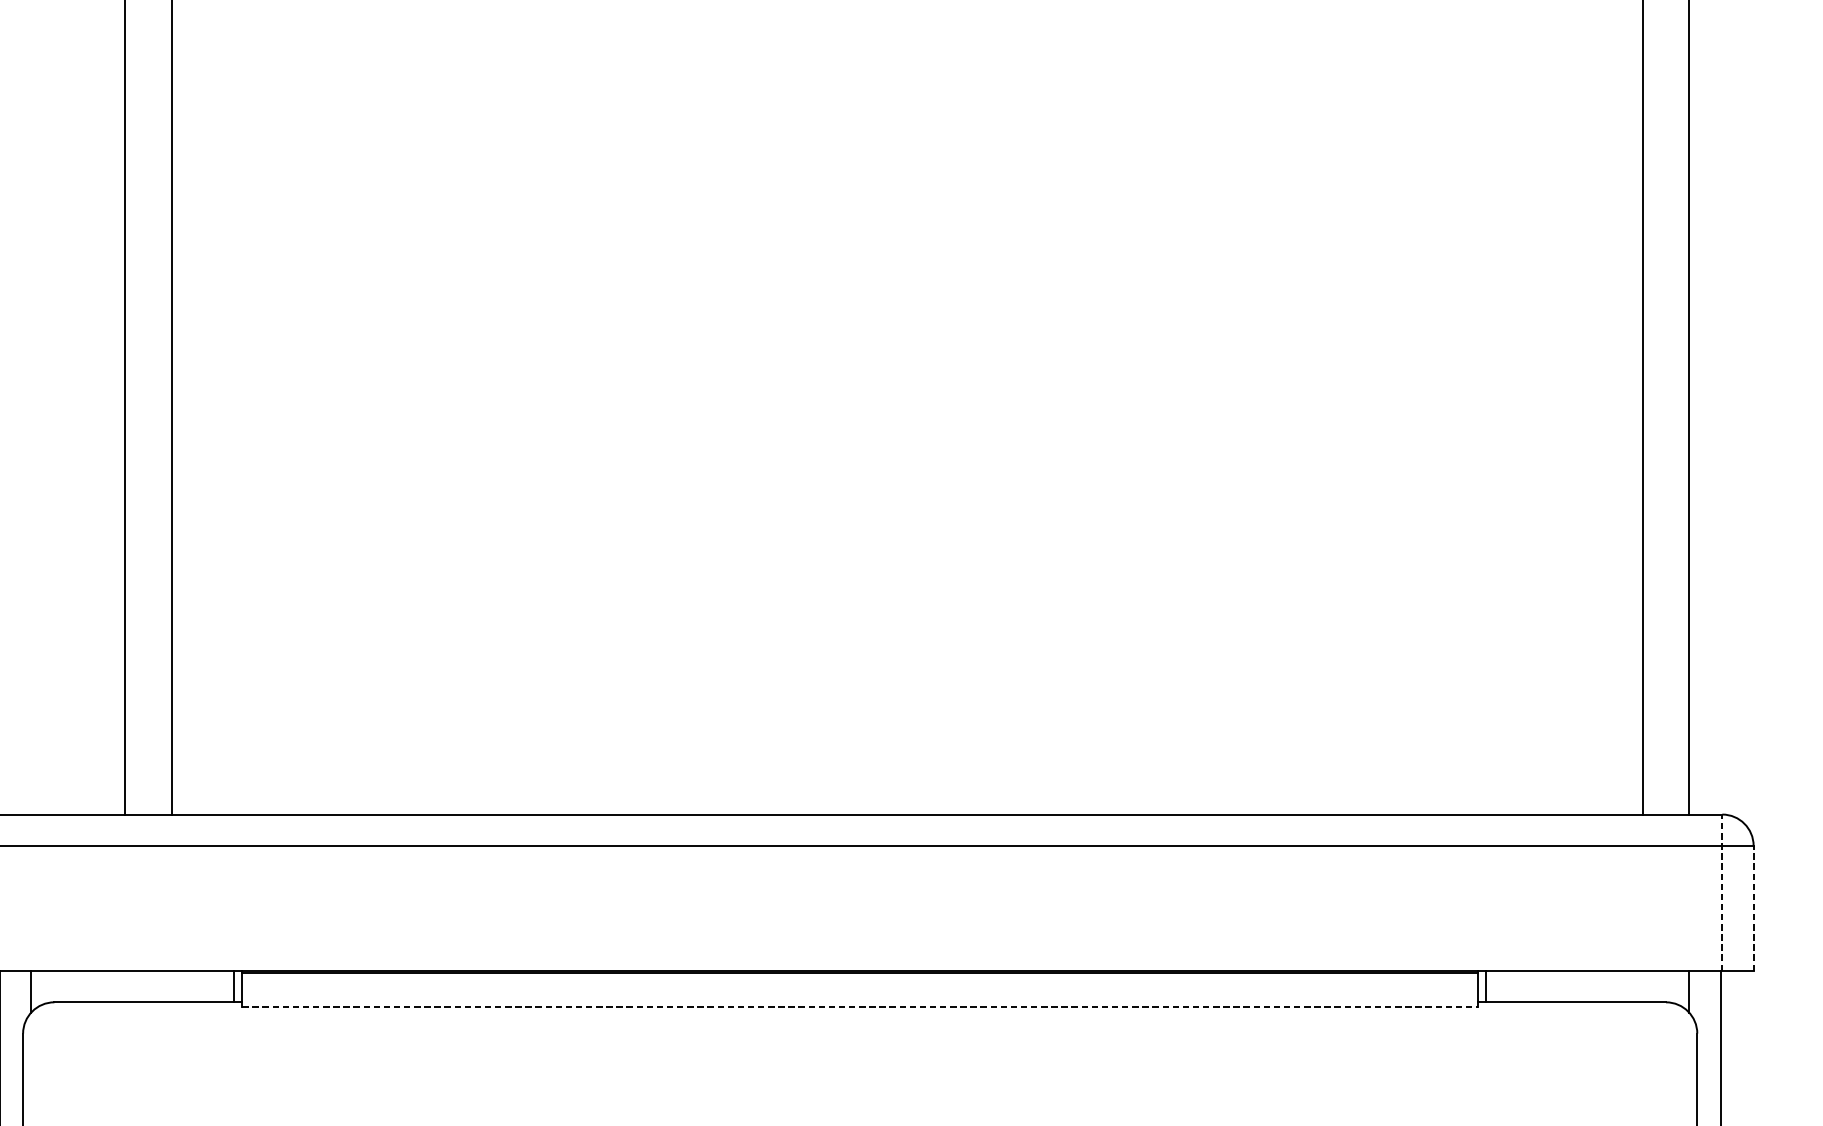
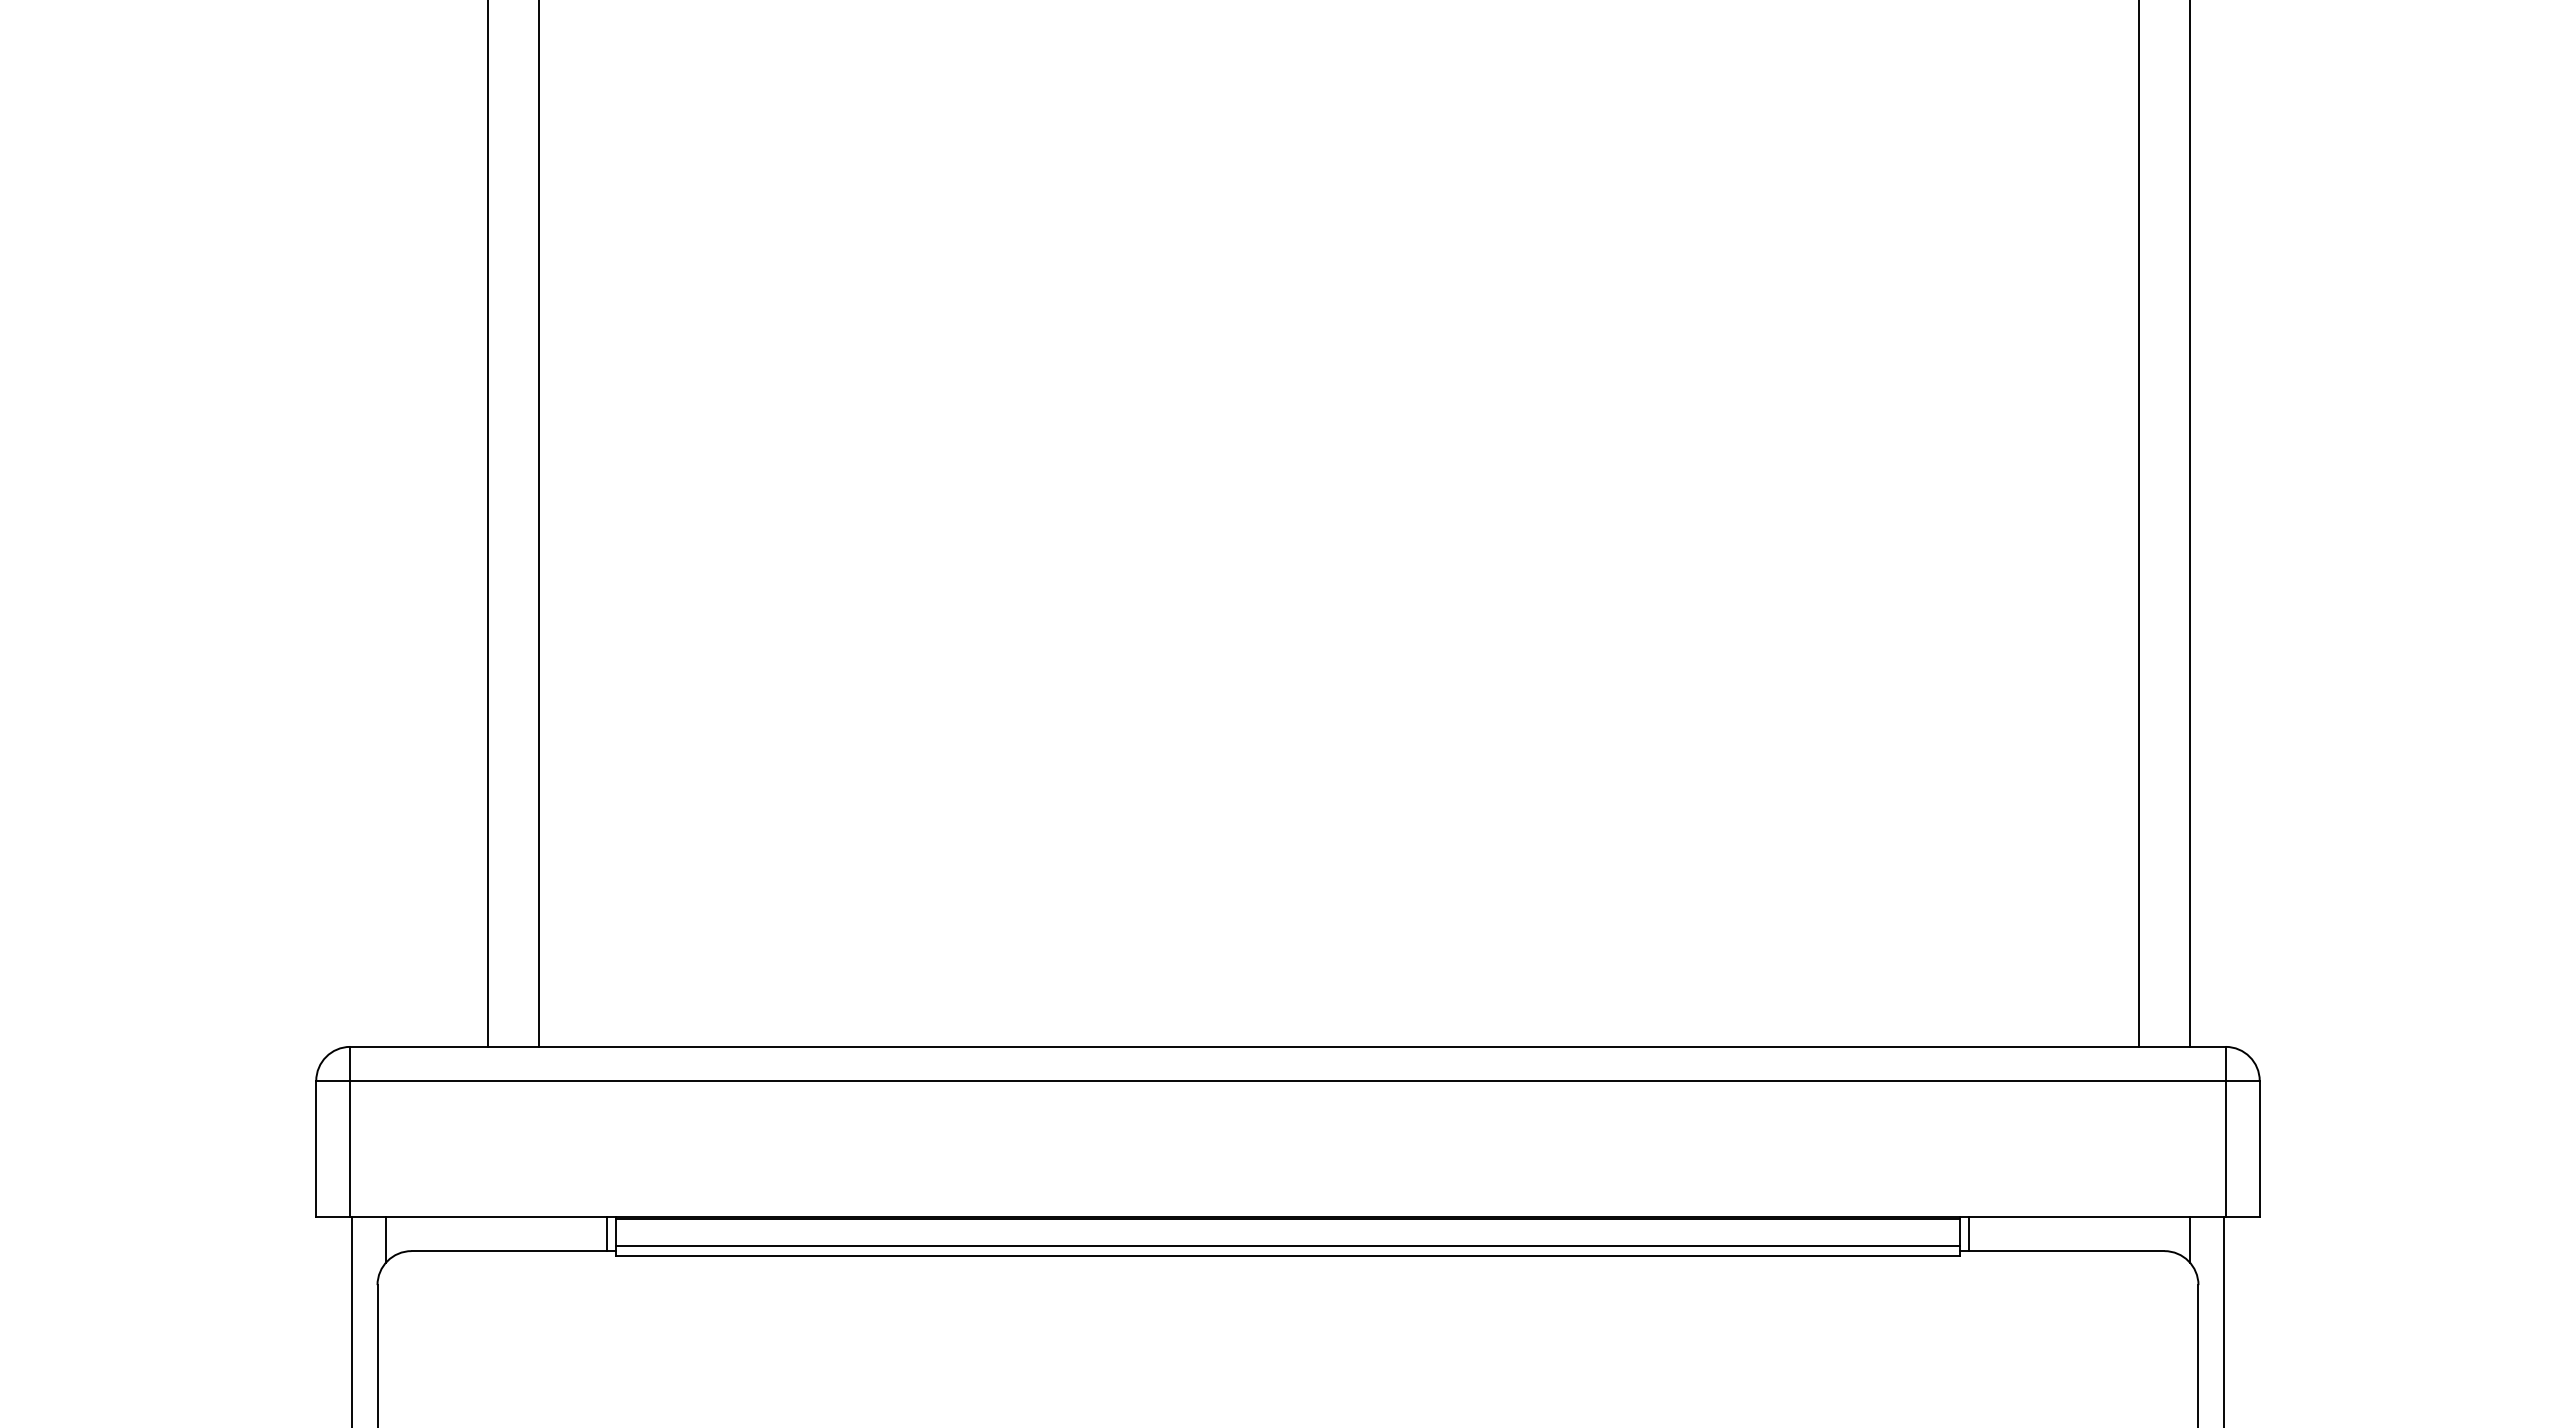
line: (1722, 892) -> (2225, 1131), dashed -> solid
line: (1753, 907) -> (2259, 1148), dashed -> solid
line: (859, 998) -> (1287, 1246), added
line: (860, 1007) -> (1288, 1256), dashed -> solid

